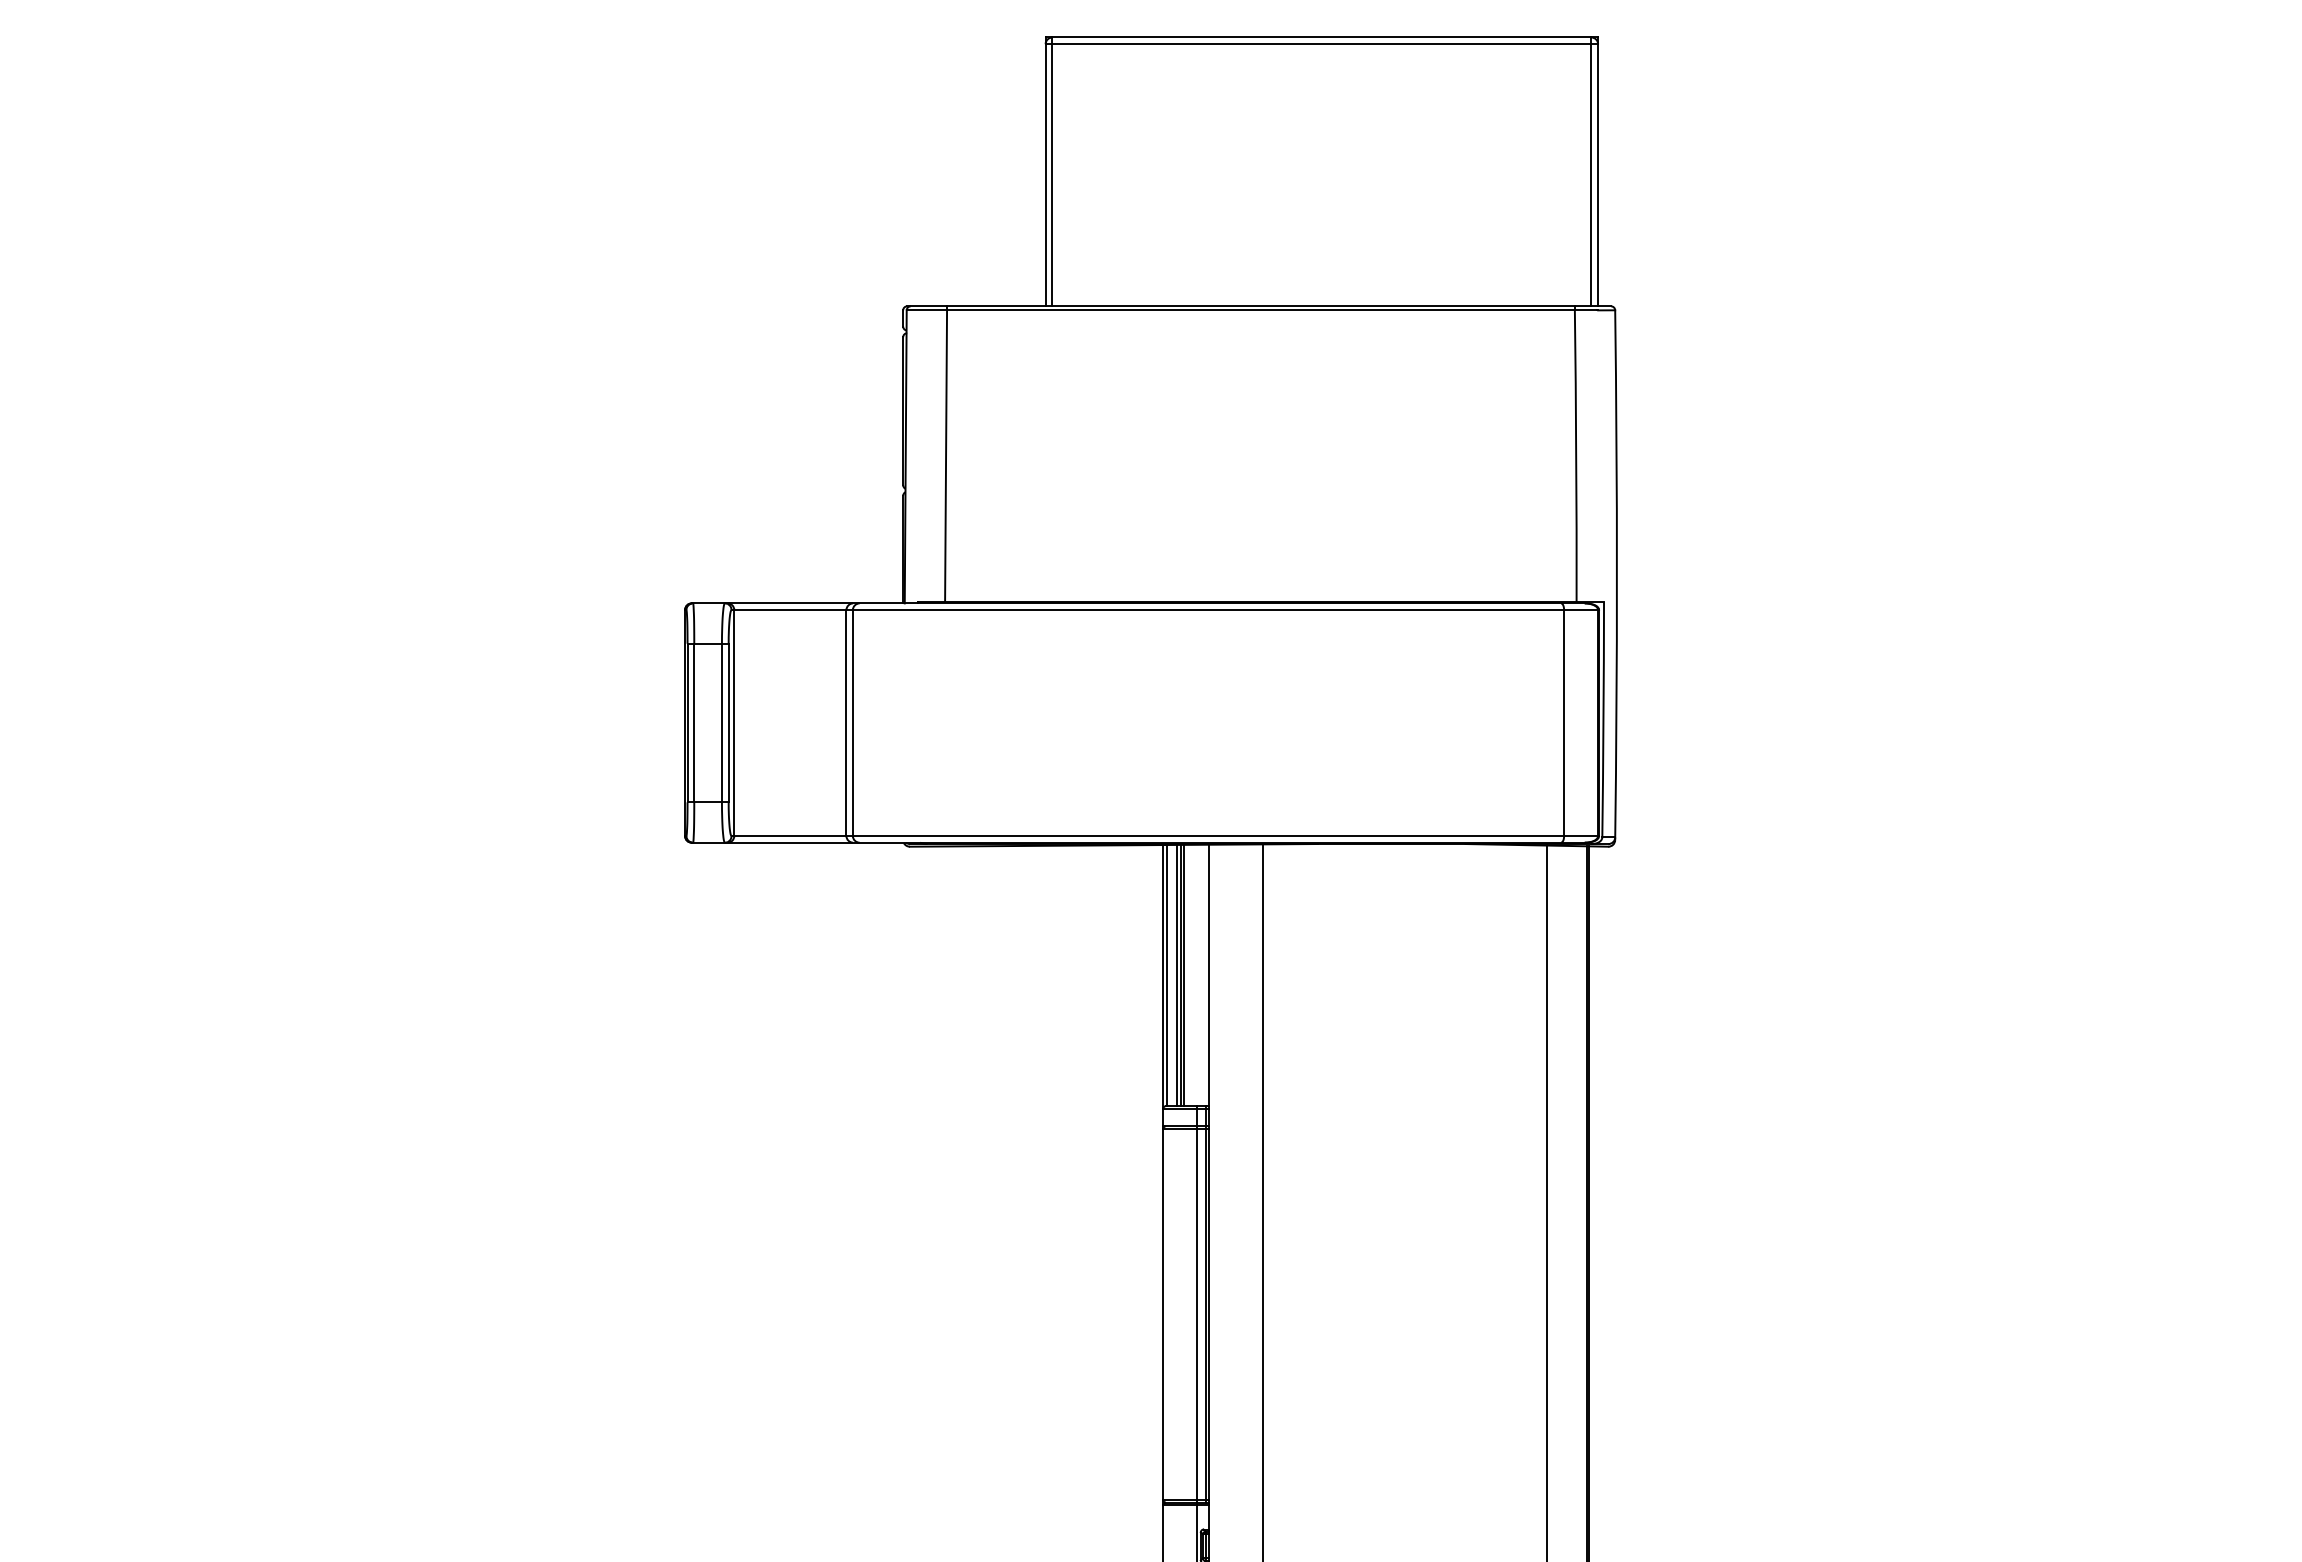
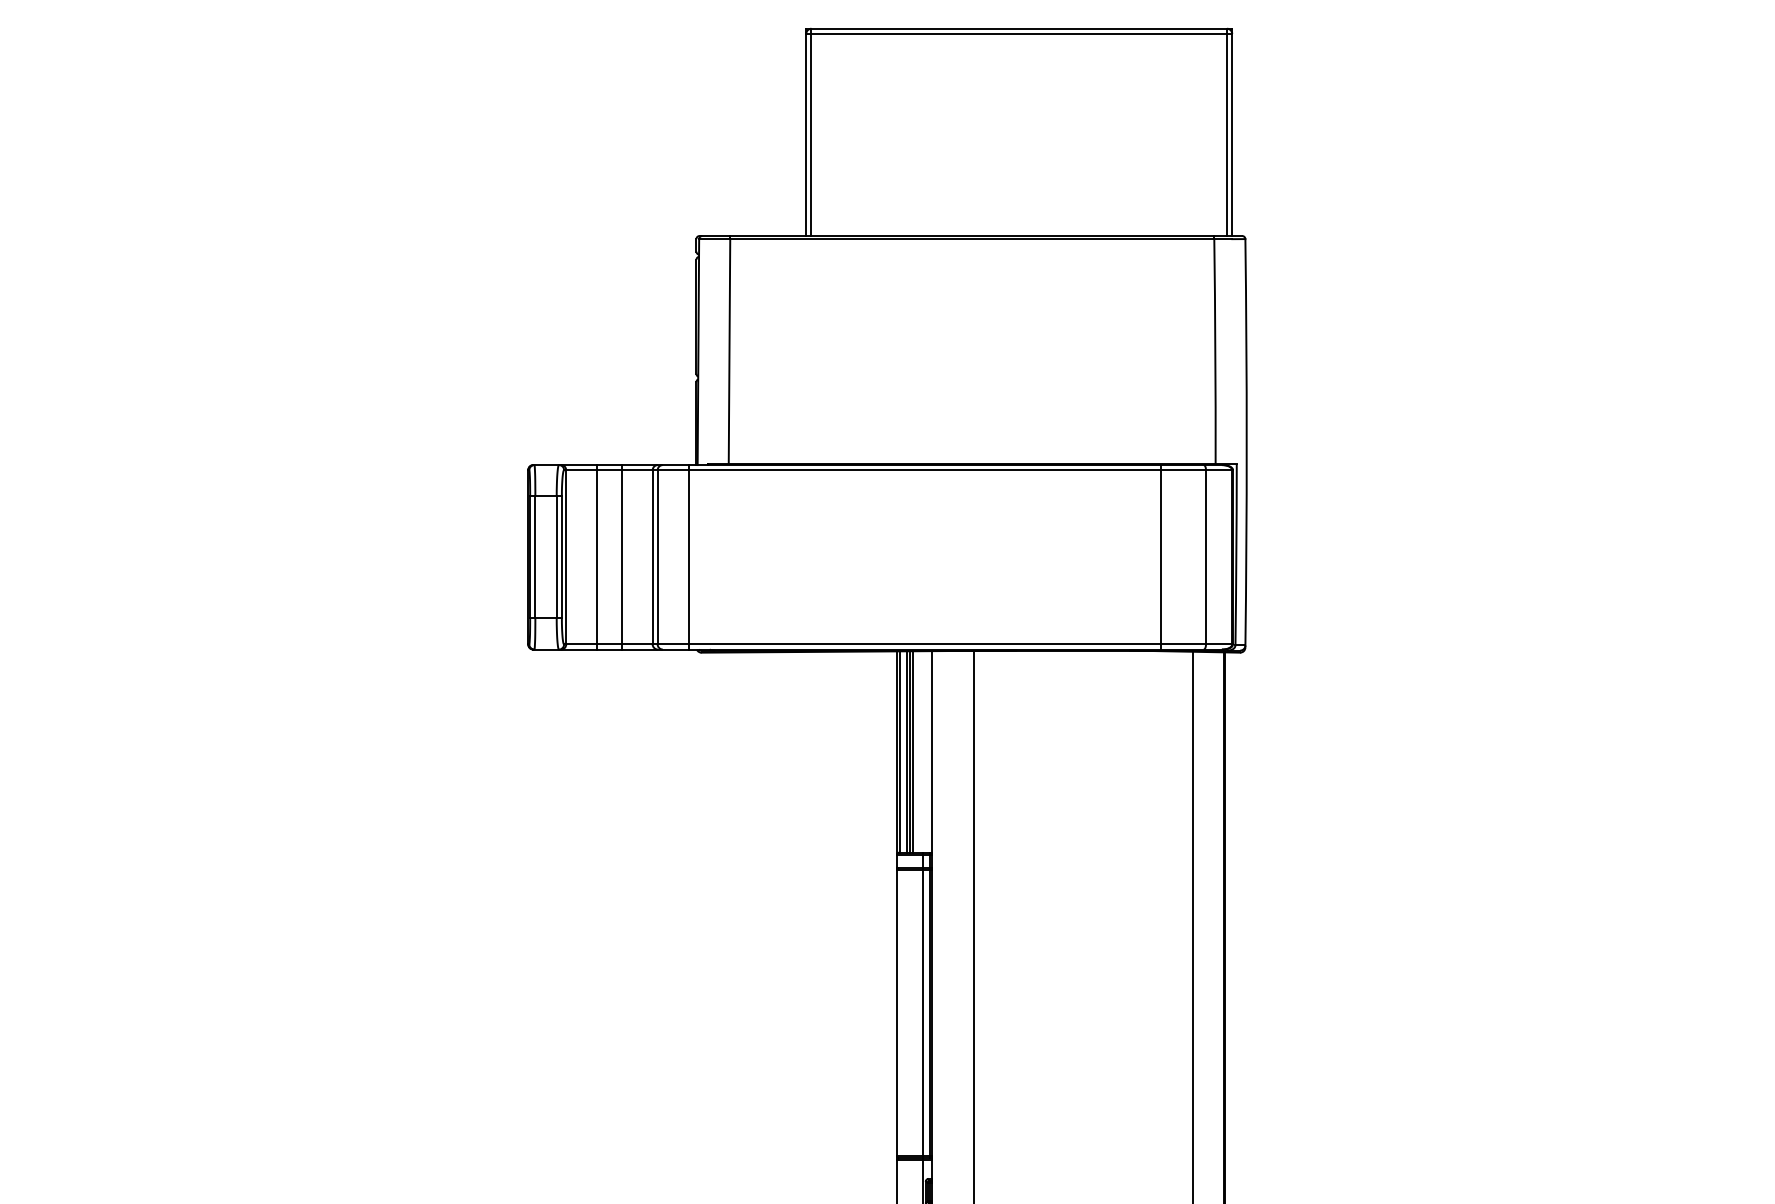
line: (774, 722) -> (597, 556), added
line: (806, 722) -> (621, 556), added
line: (893, 722) -> (688, 556), added
line: (1505, 722) -> (1160, 556), added

